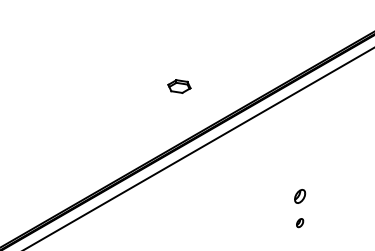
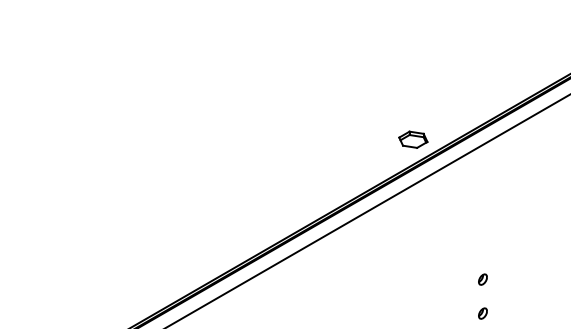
part: (179, 86) -> (413, 139), moved
part: (299, 196) -> (482, 279), size x0.62

